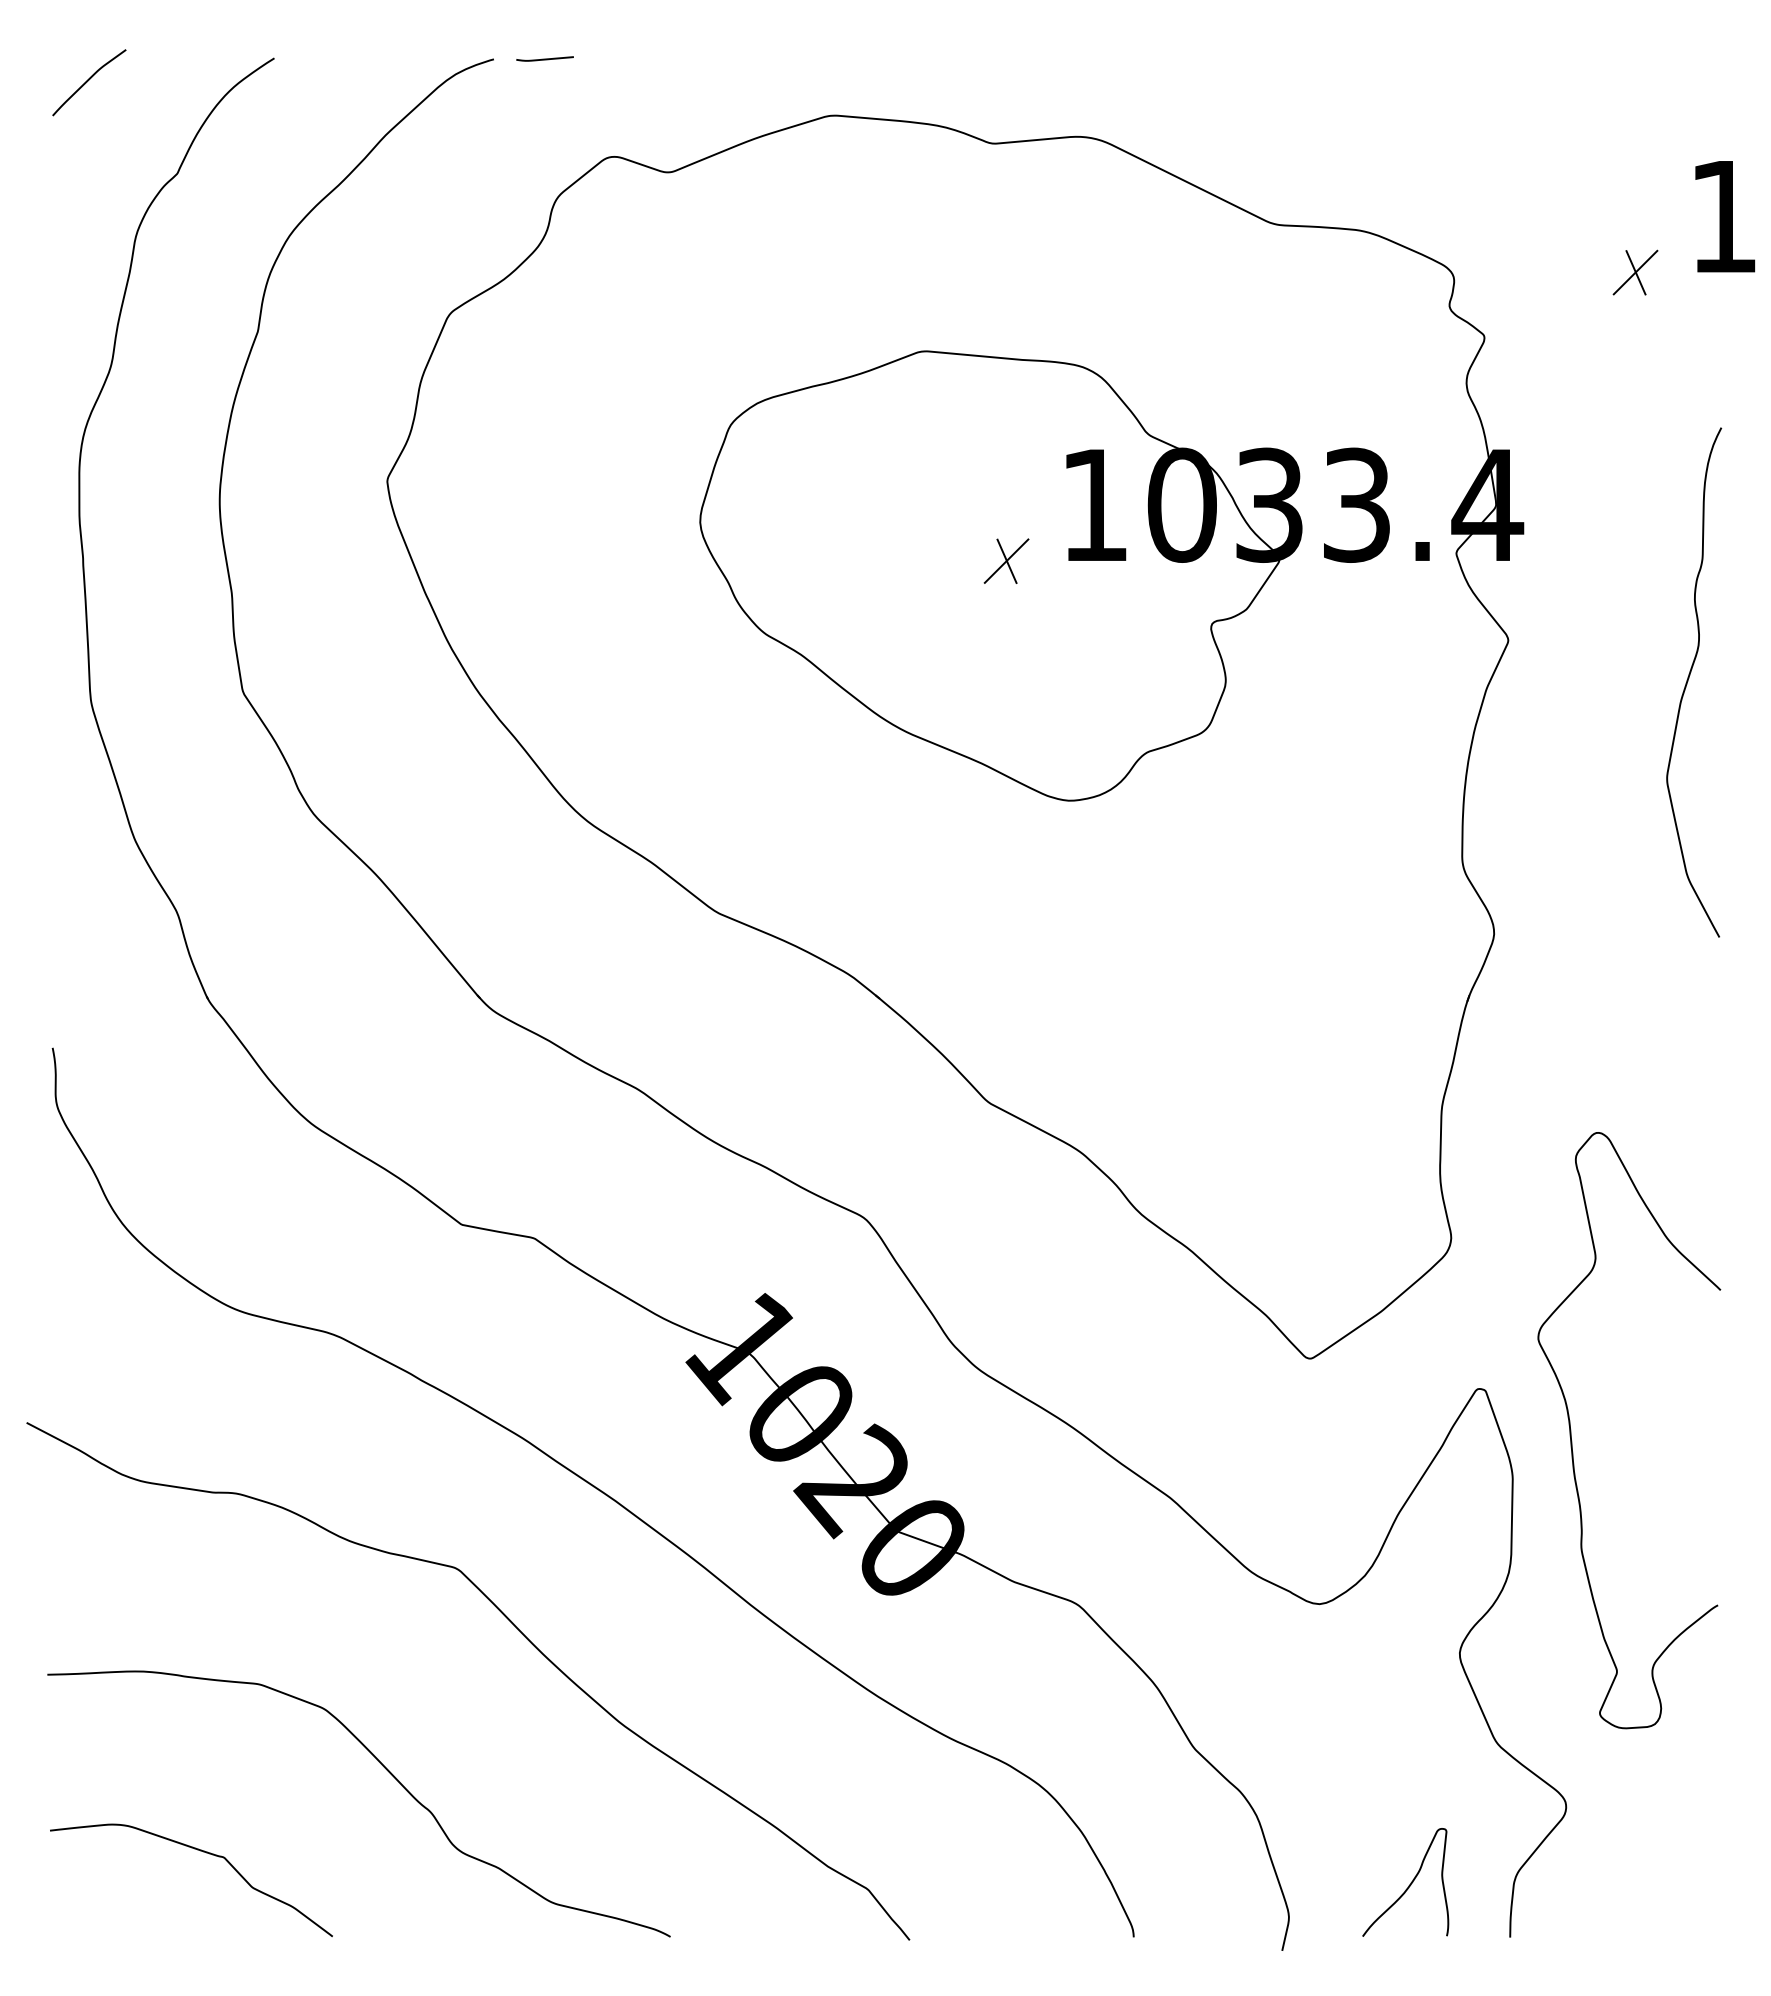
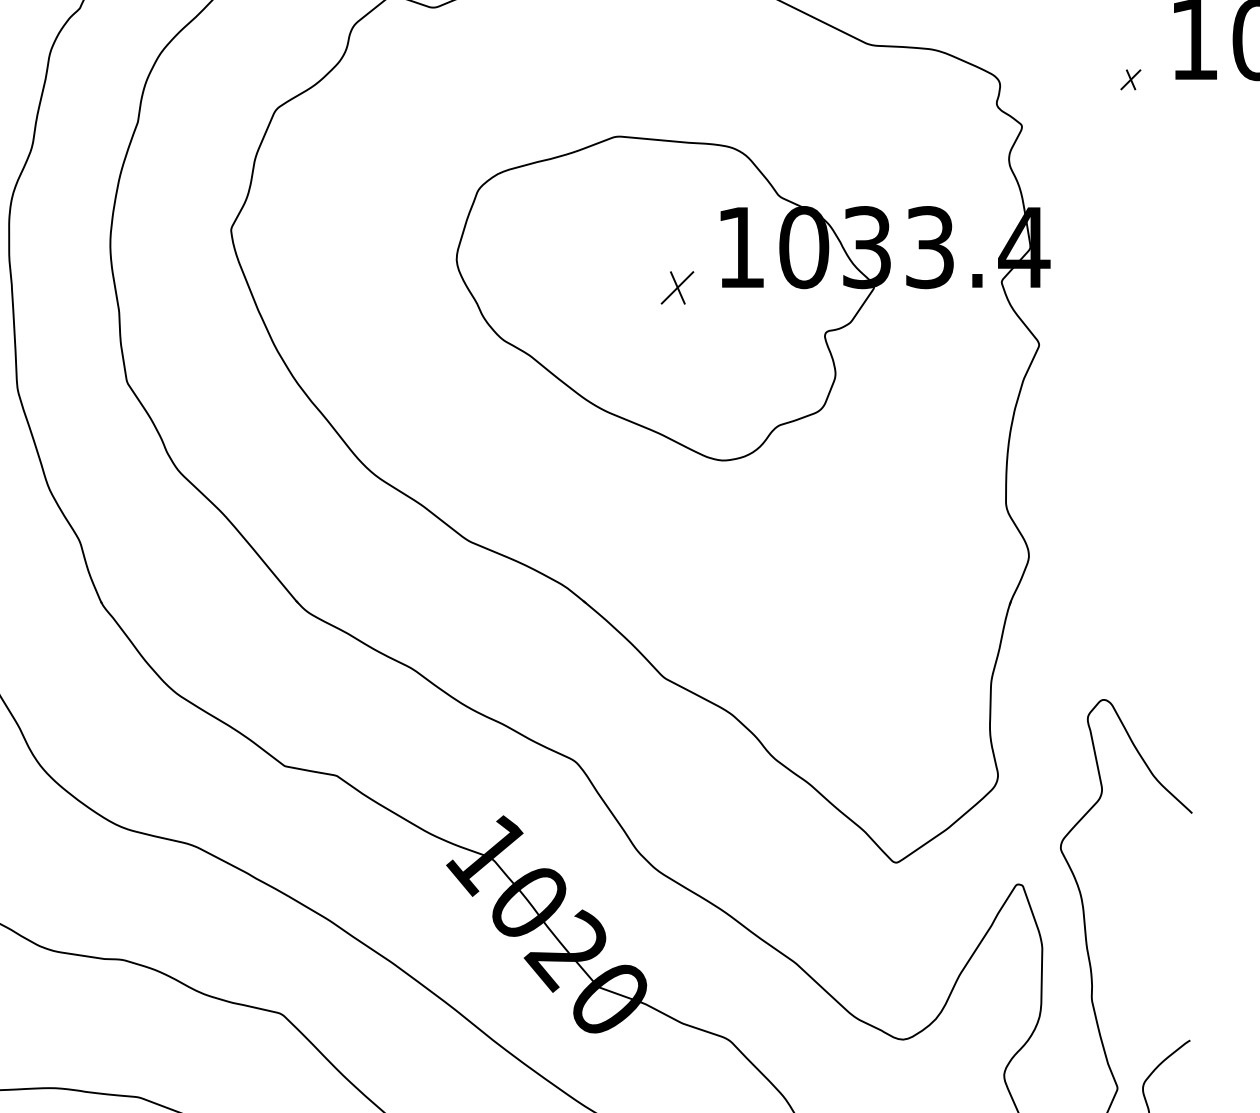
part: (1635, 272) -> (1130, 79), size x0.6
curve: (1688, 681) -> (1169, 374), removed

